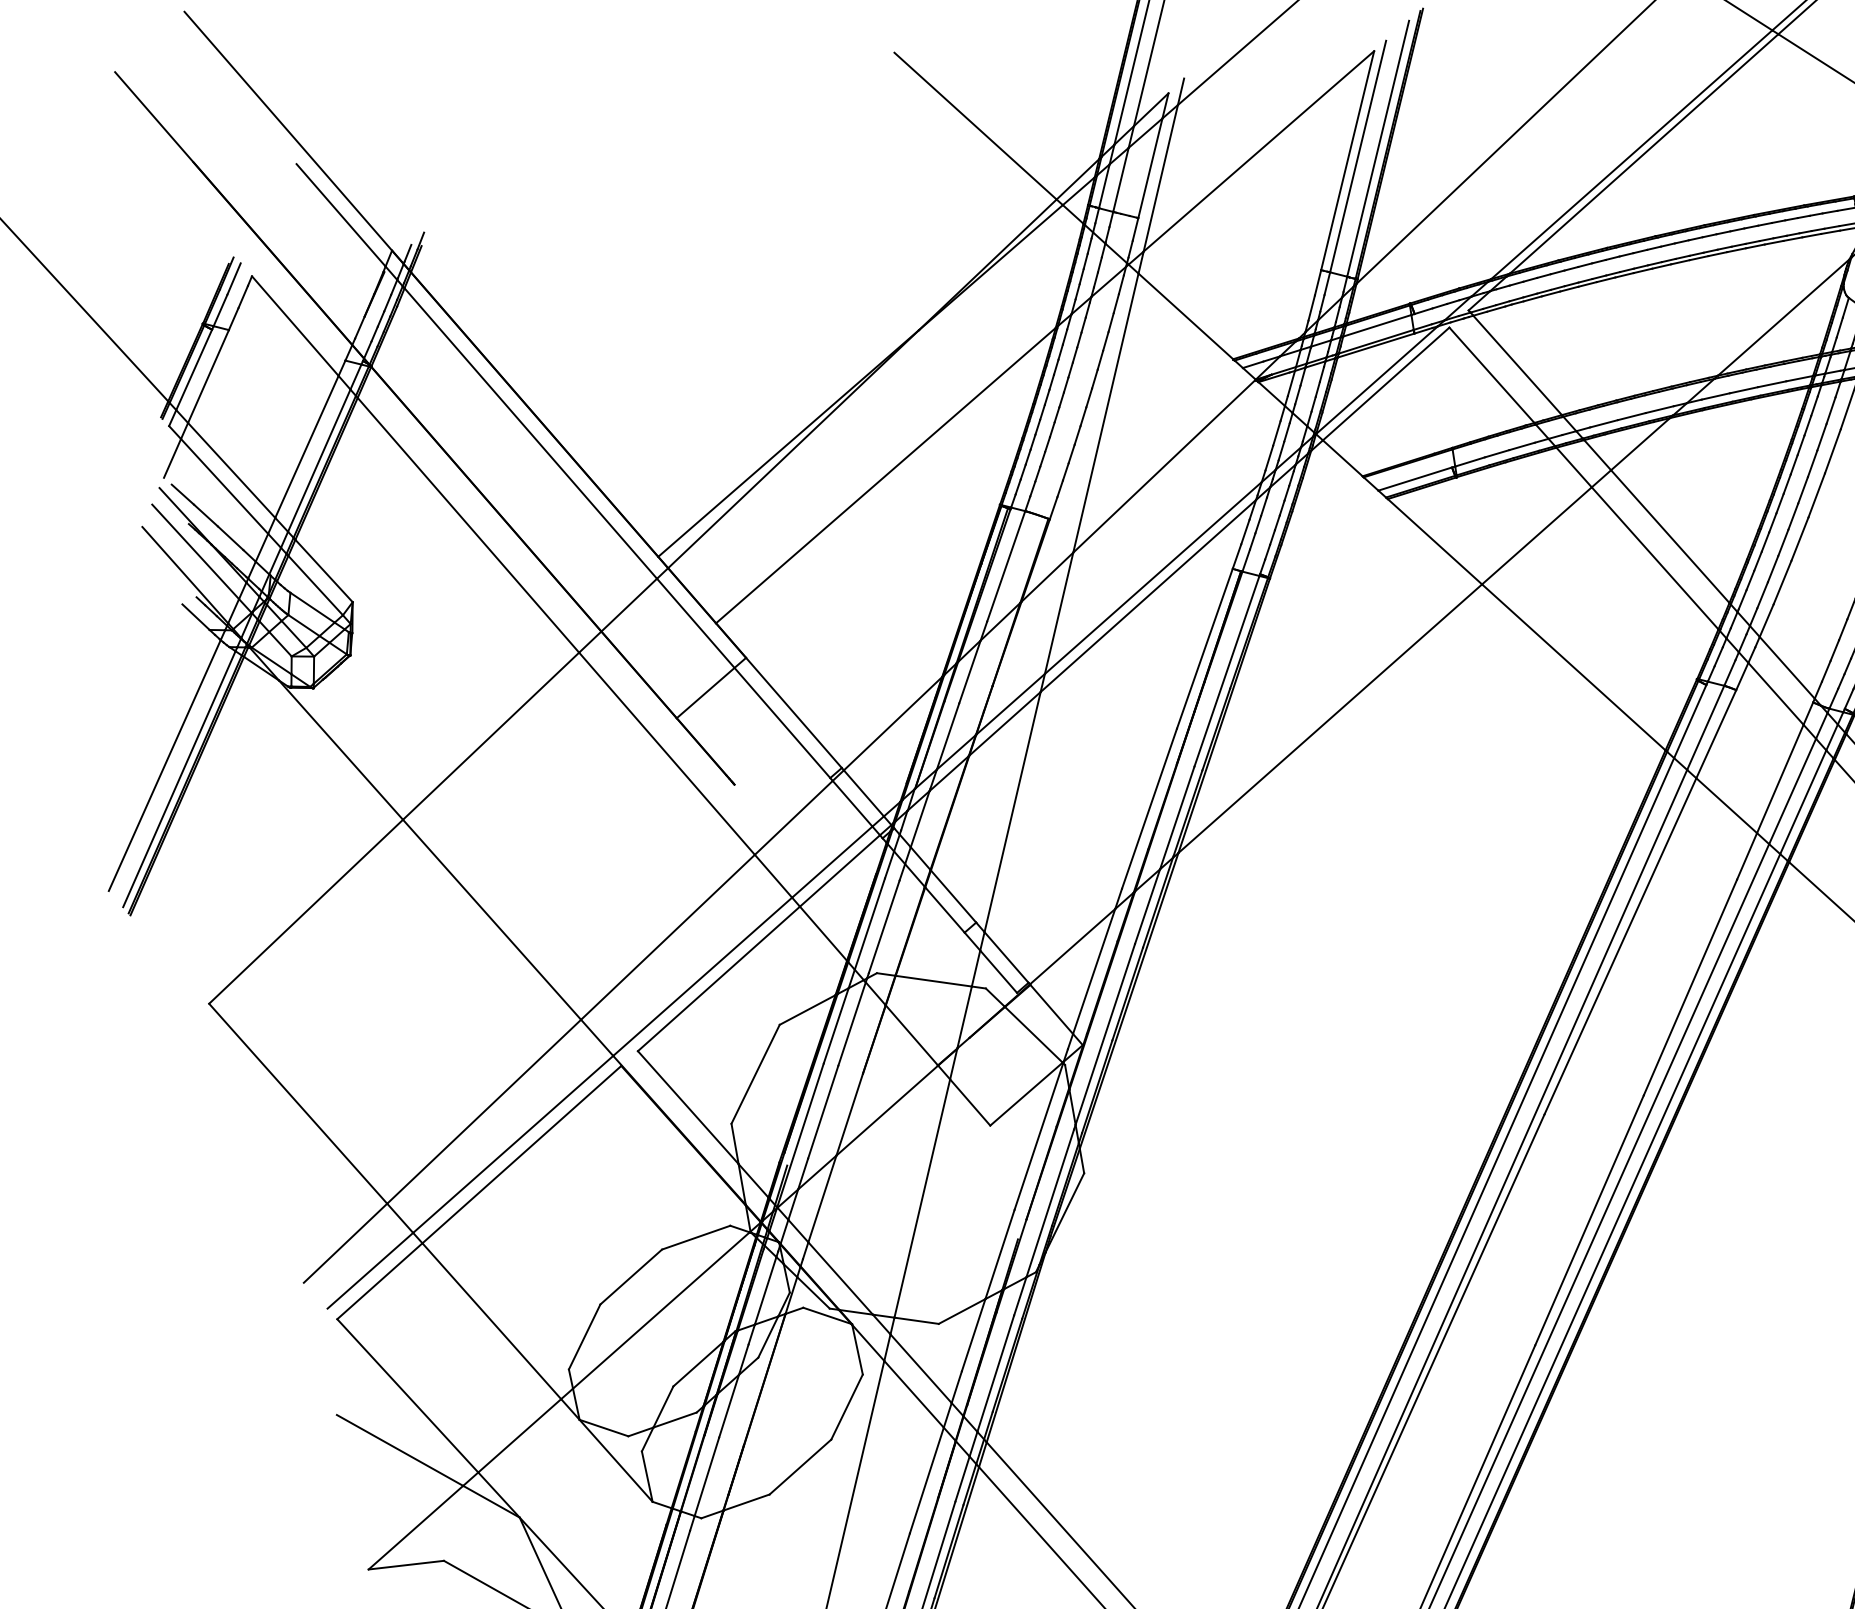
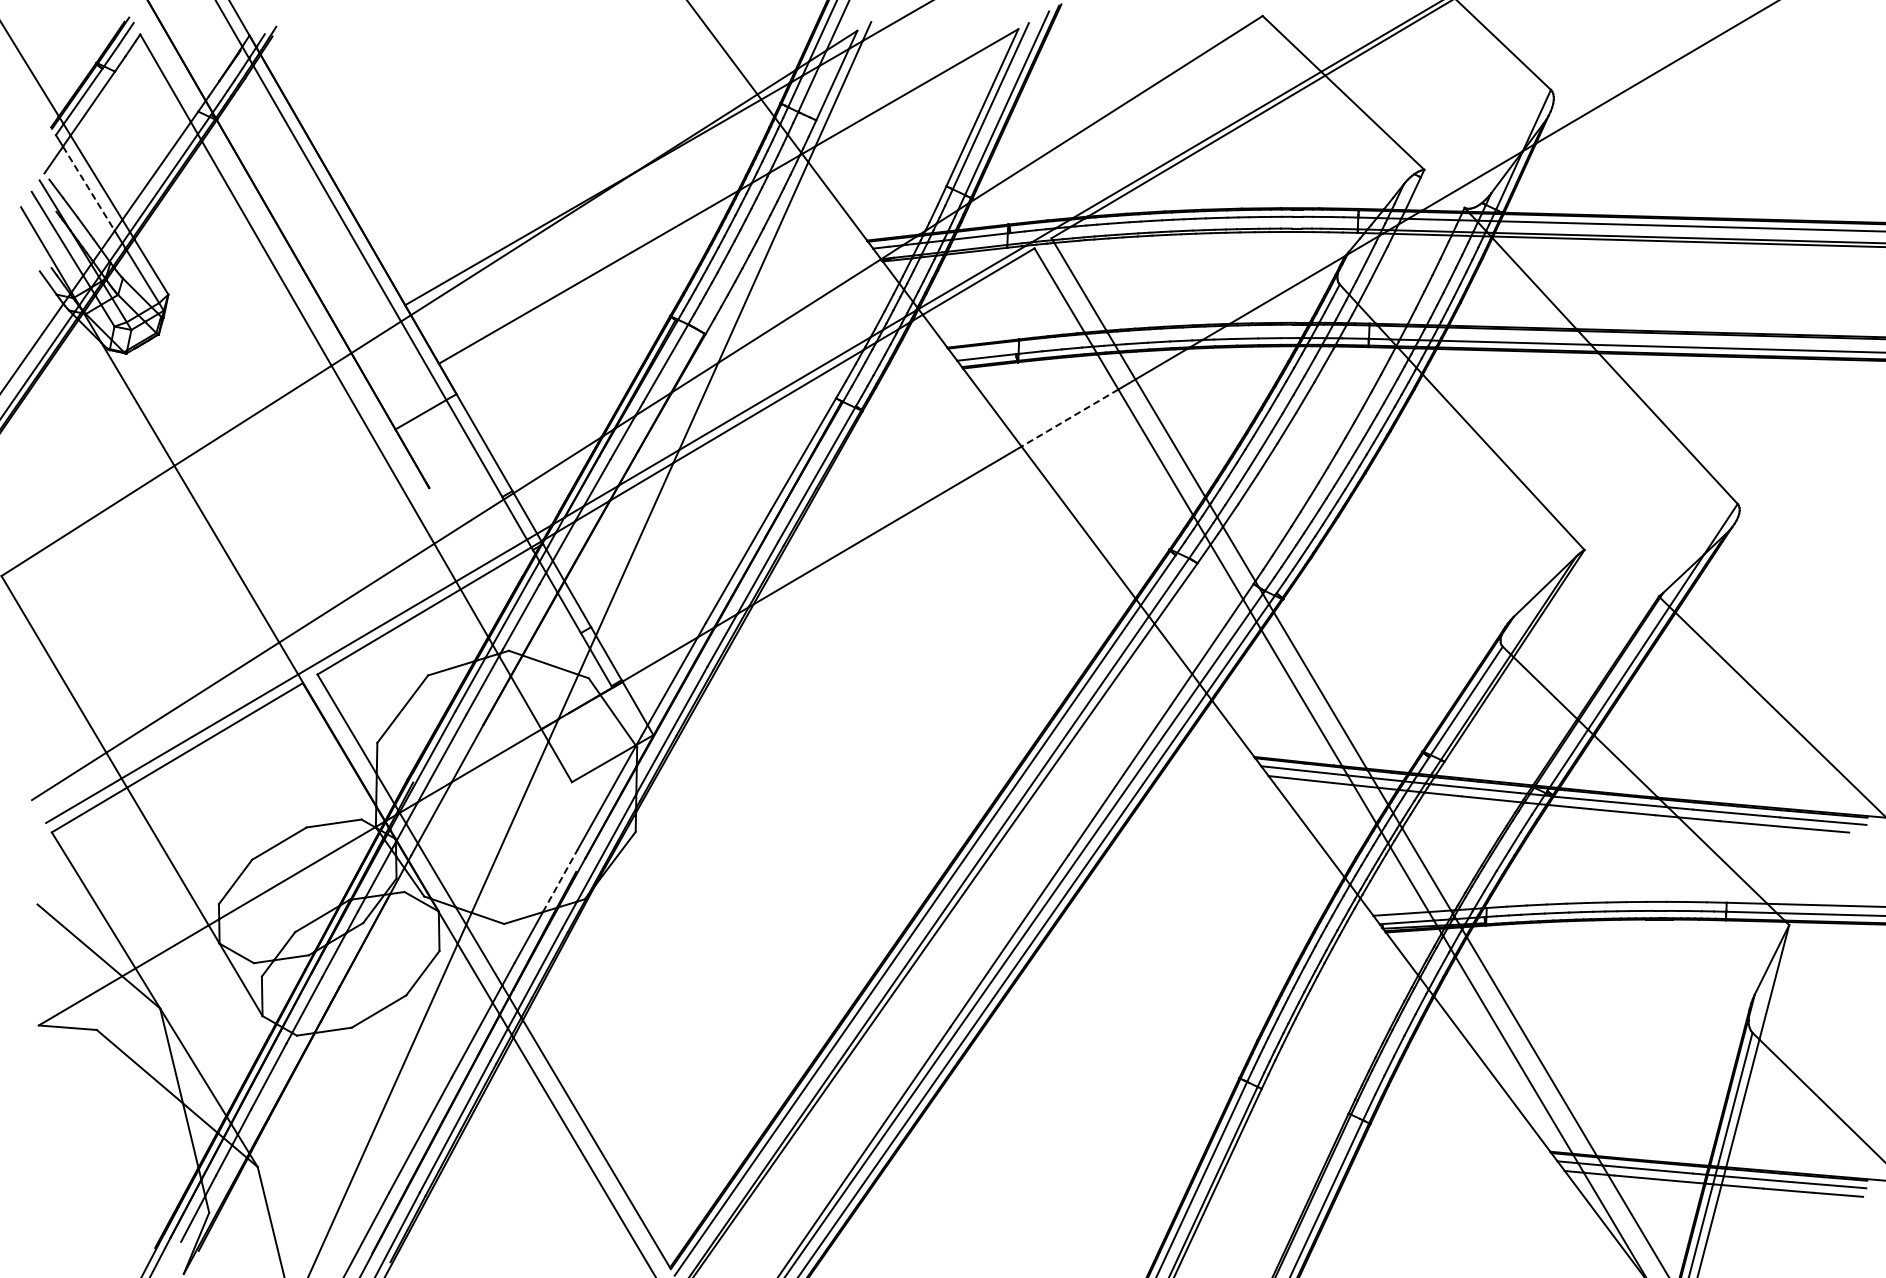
line: (225, 487) -> (89, 189), solid -> dashed
line: (1536, 536) -> (1069, 418), solid -> dashed
line: (1000, 1254) -> (560, 880), solid -> dashed

